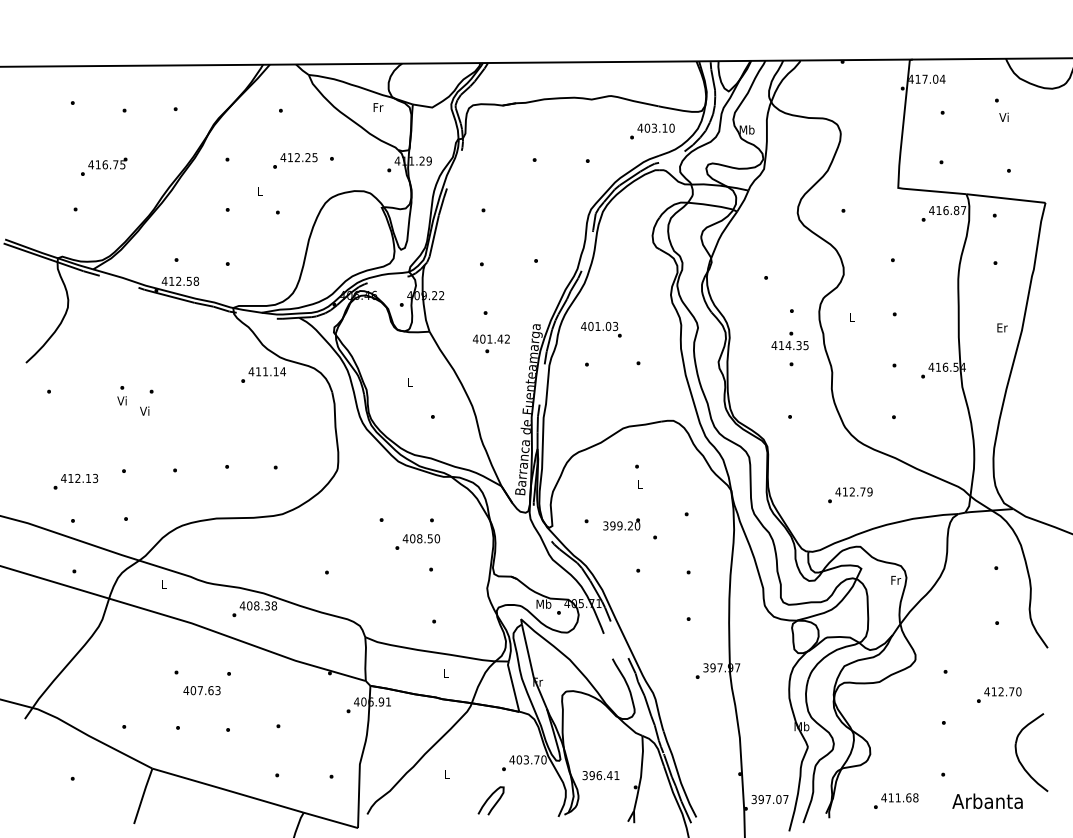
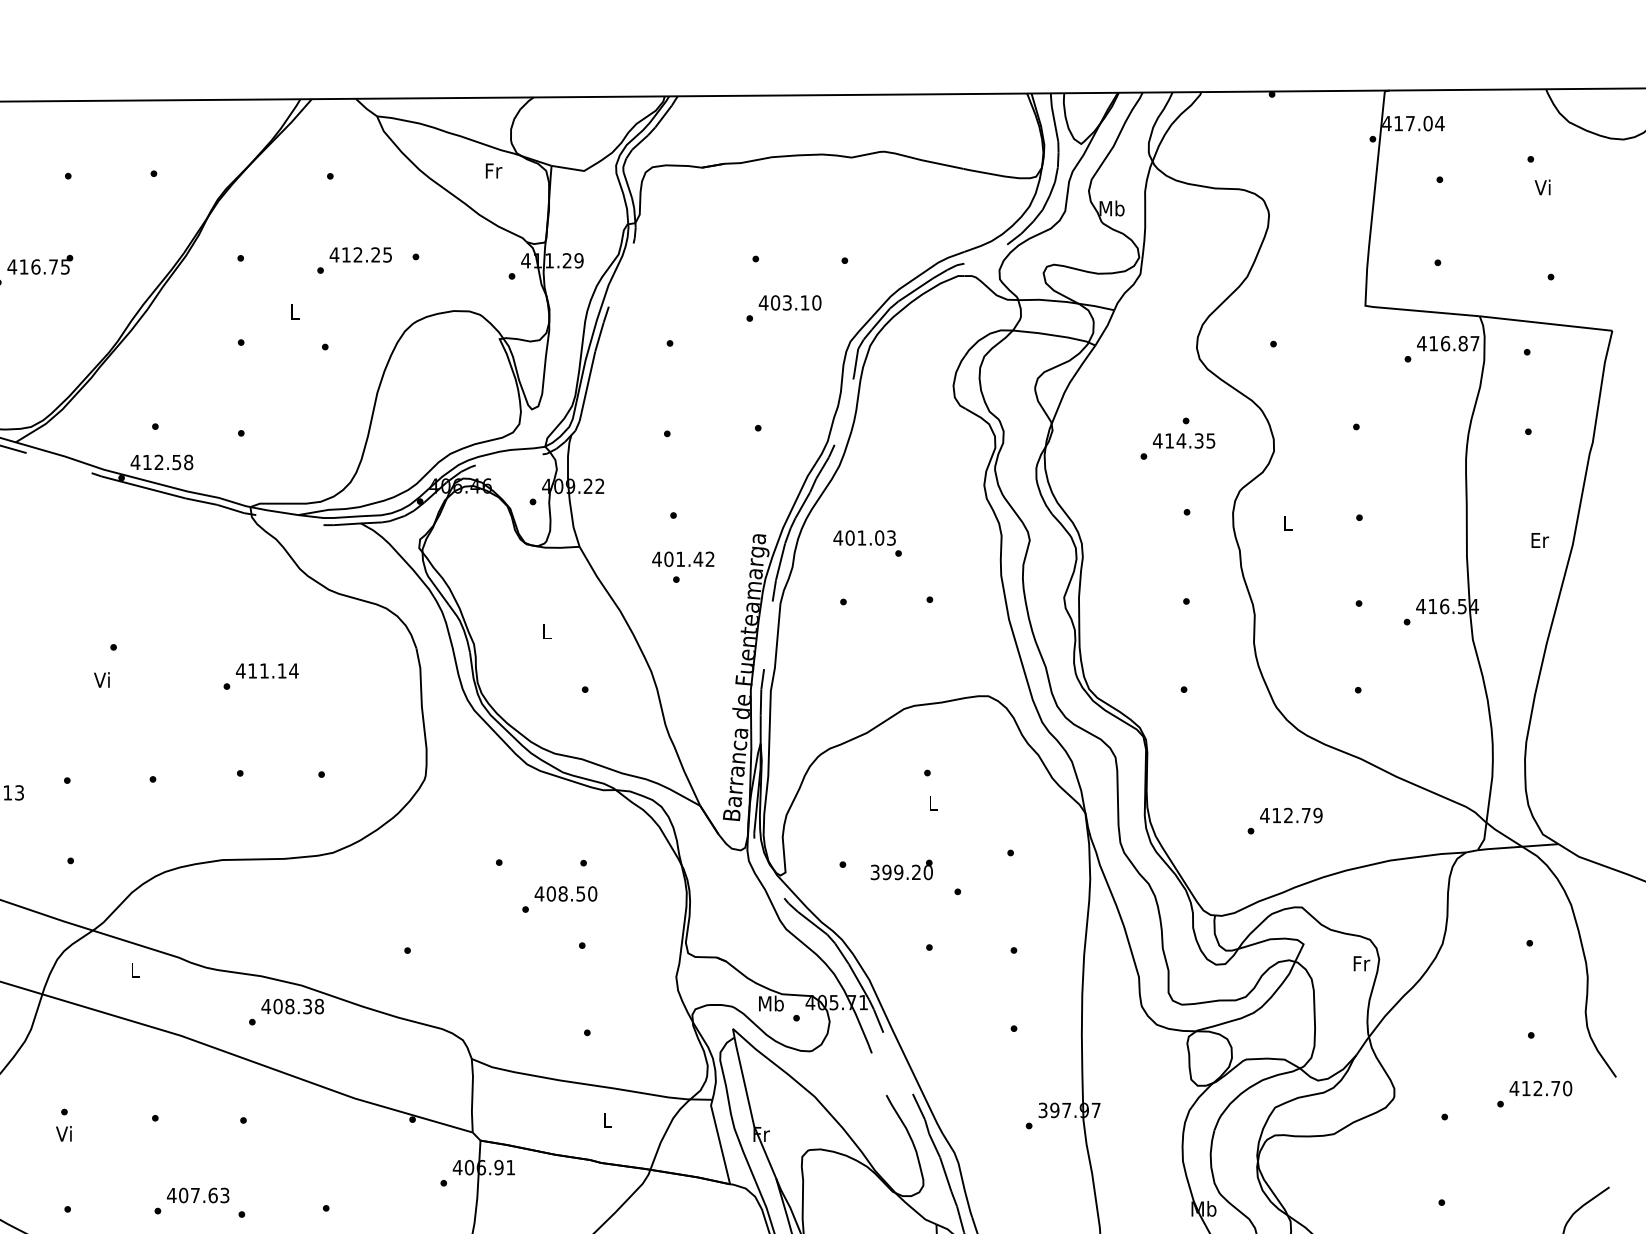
text: (652, 131) -> (784, 308), moved
text: (789, 340) -> (1183, 432), moved
text: (263, 374) -> (260, 675), moved
text: (121, 395) -> (63, 1124), moved
text: (201, 690) -> (197, 1195), moved
text: (999, 694) -> (1535, 1093), moved

